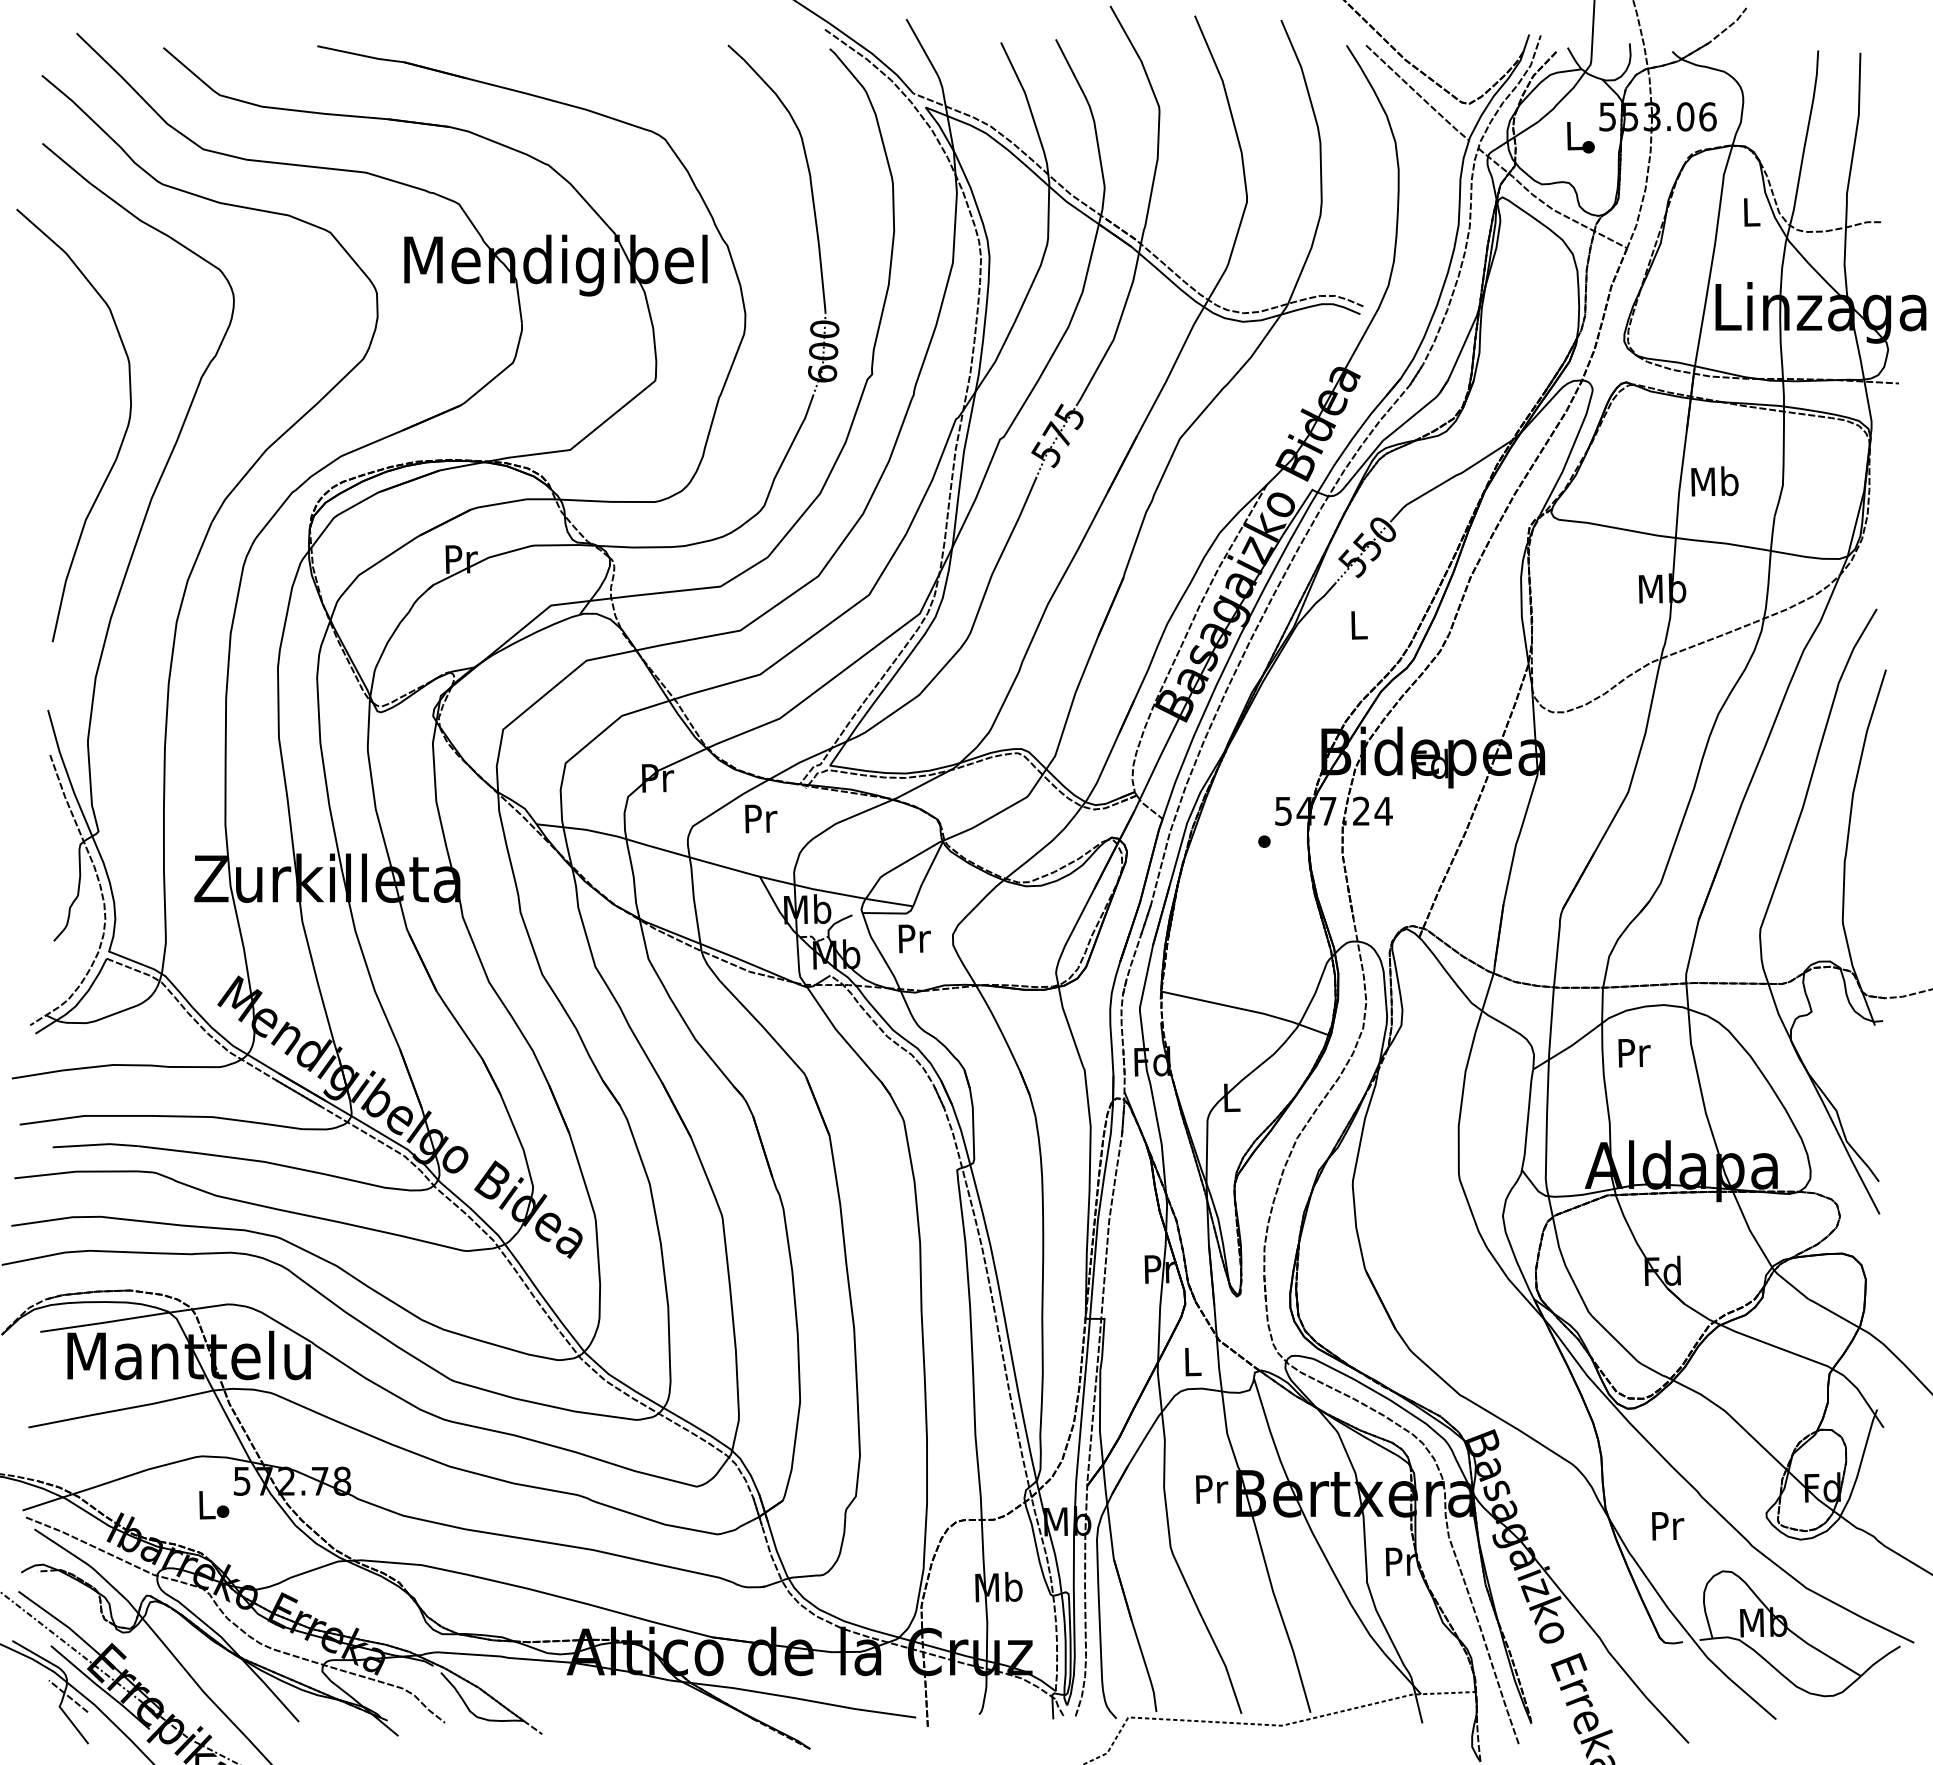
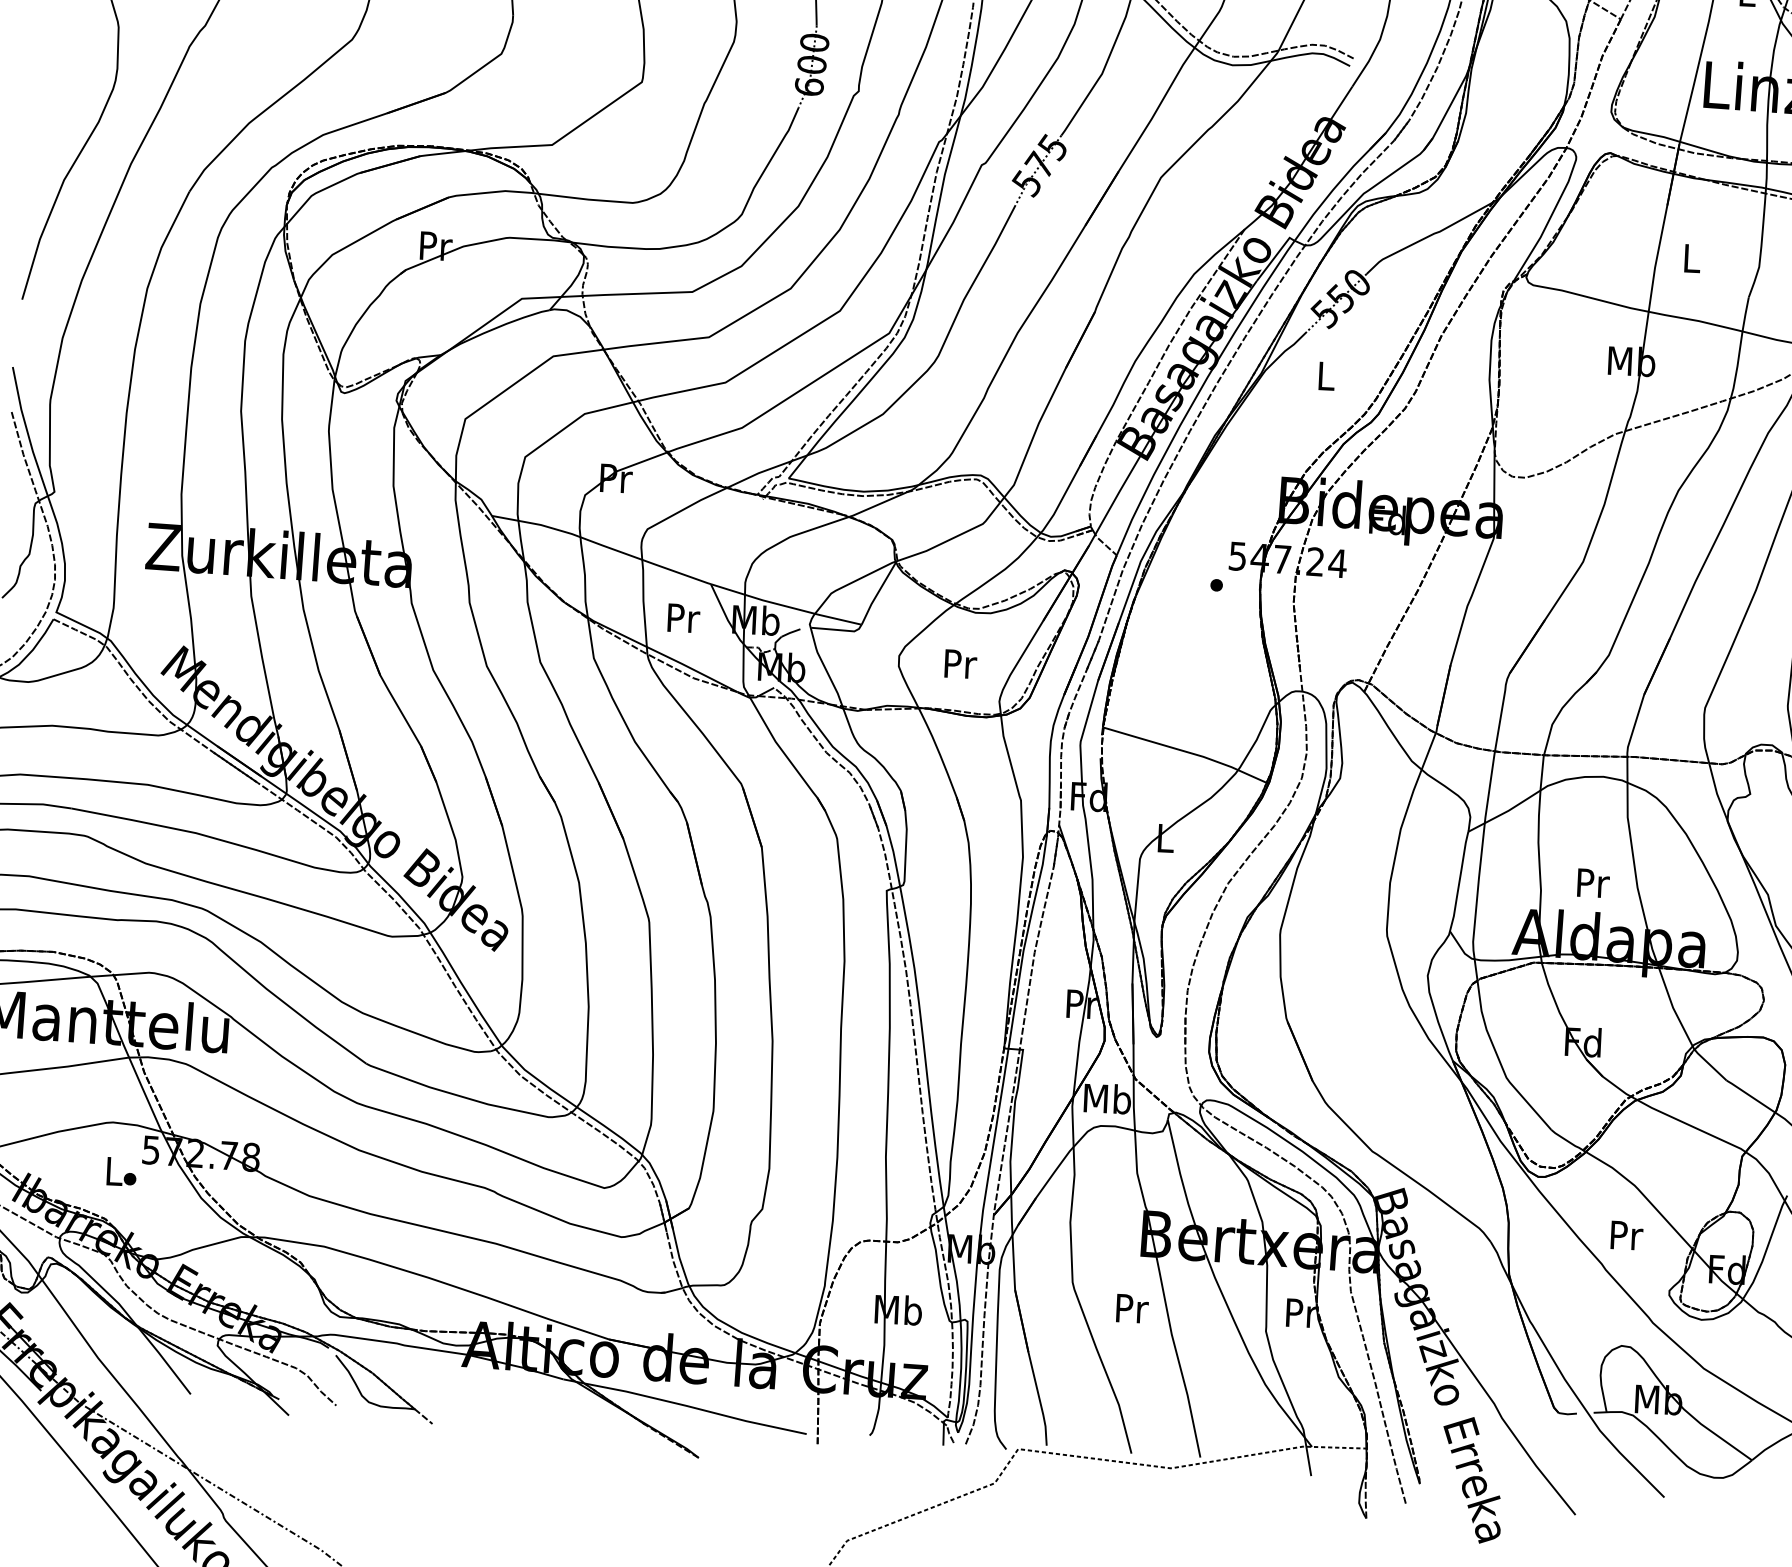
text: (1714, 481) -> (1691, 258), Mb -> L
text: (761, 818) -> (684, 618), moved
text: (914, 938) -> (960, 664), moved
text: (1634, 1053) -> (1593, 883), moved
text: (1192, 1361) -> (1107, 1098), L -> Mb
text: (1212, 1489) -> (1132, 1308), moved
text: (1668, 1526) -> (1627, 1236), moved

